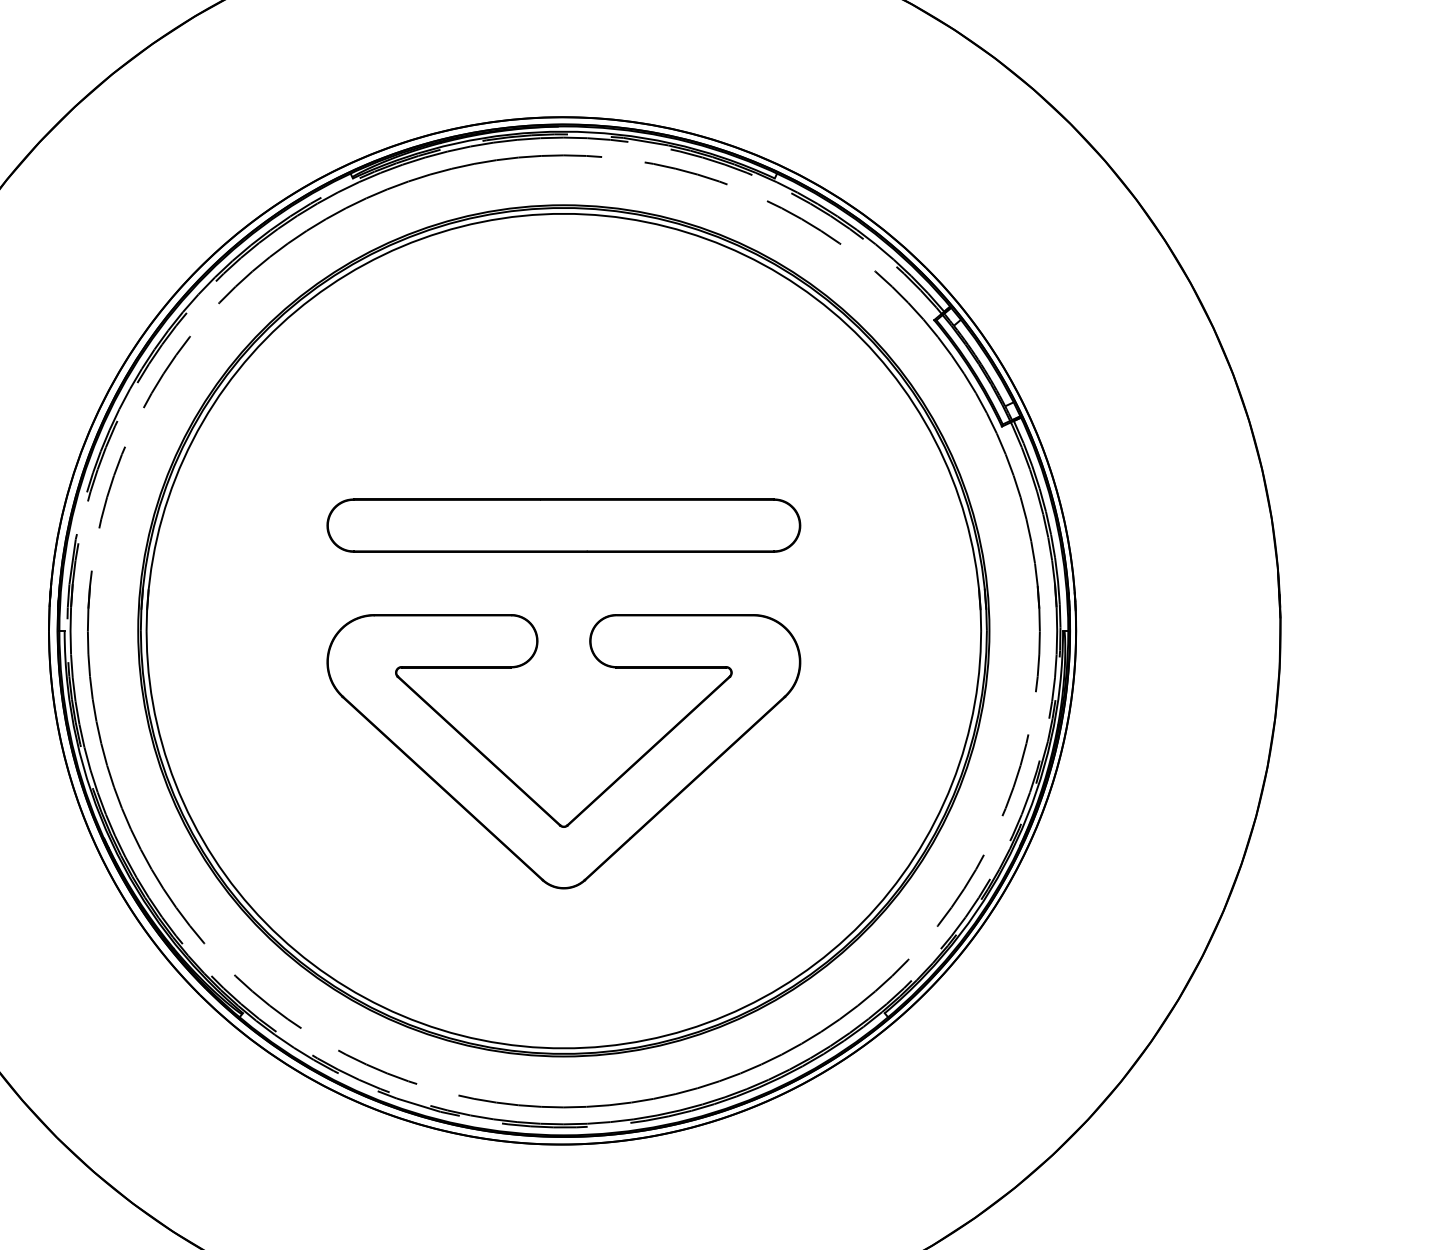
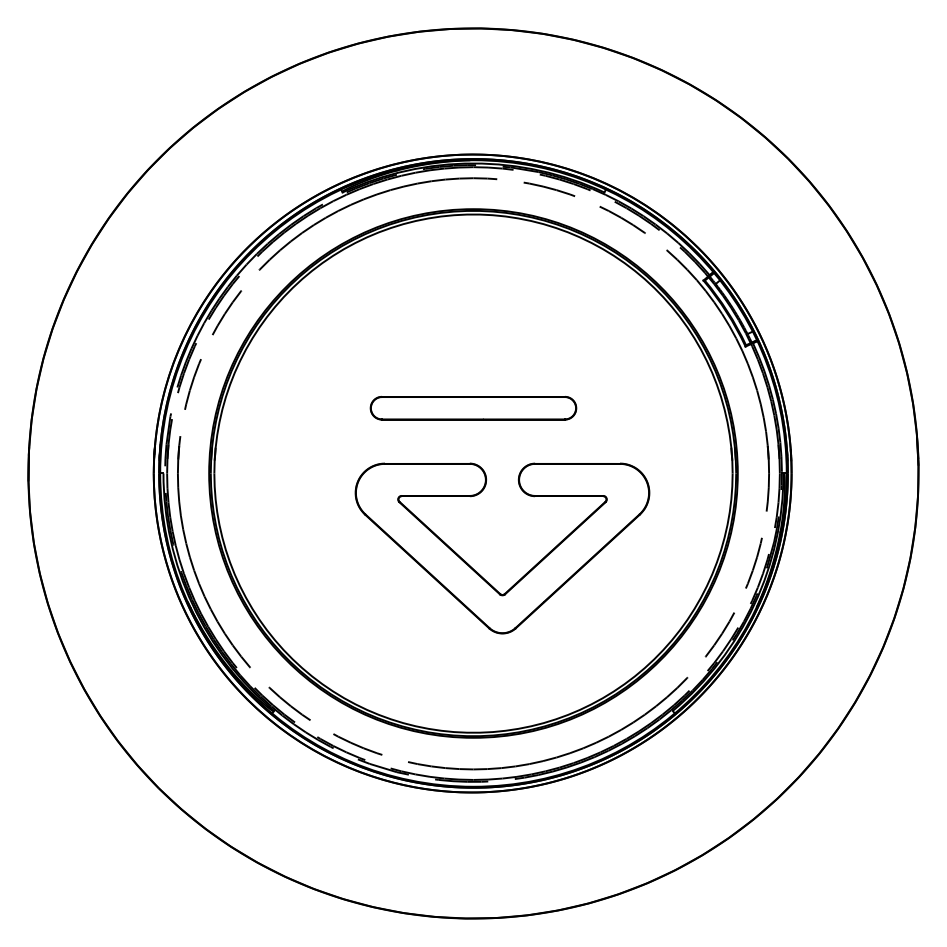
part: (563, 526) -> (473, 408), size x0.7
part: (525, 790) -> (478, 572), moved

